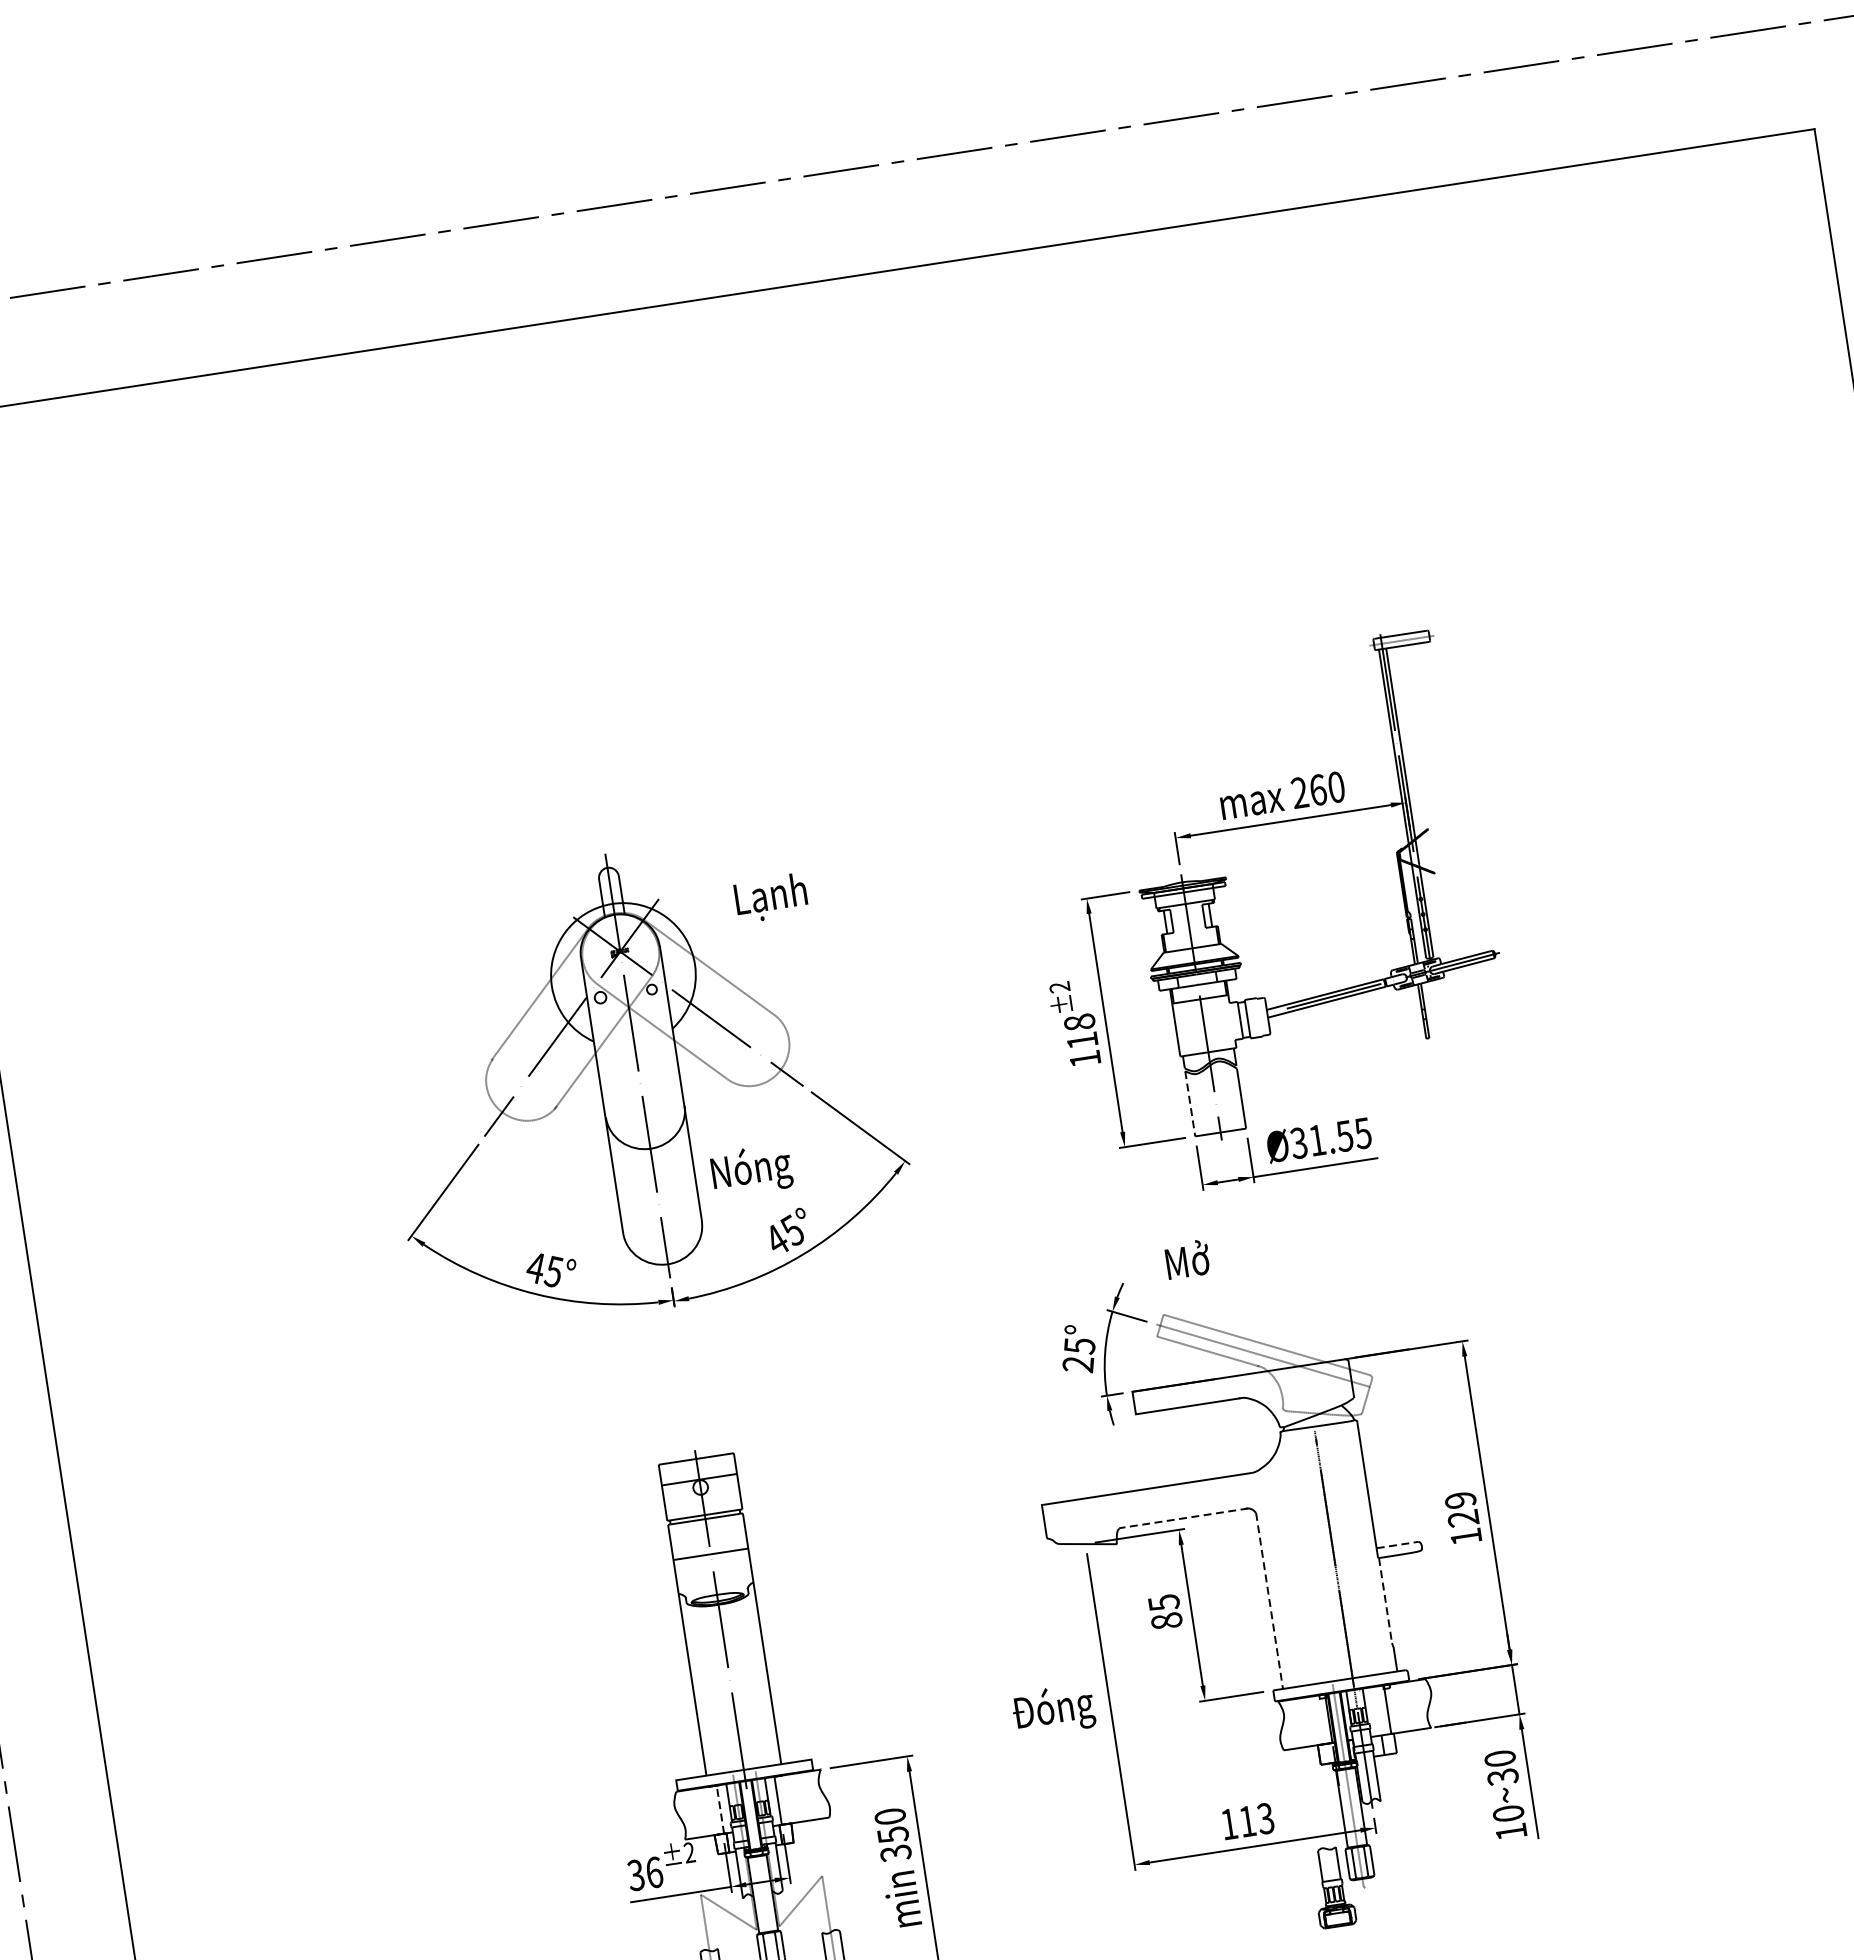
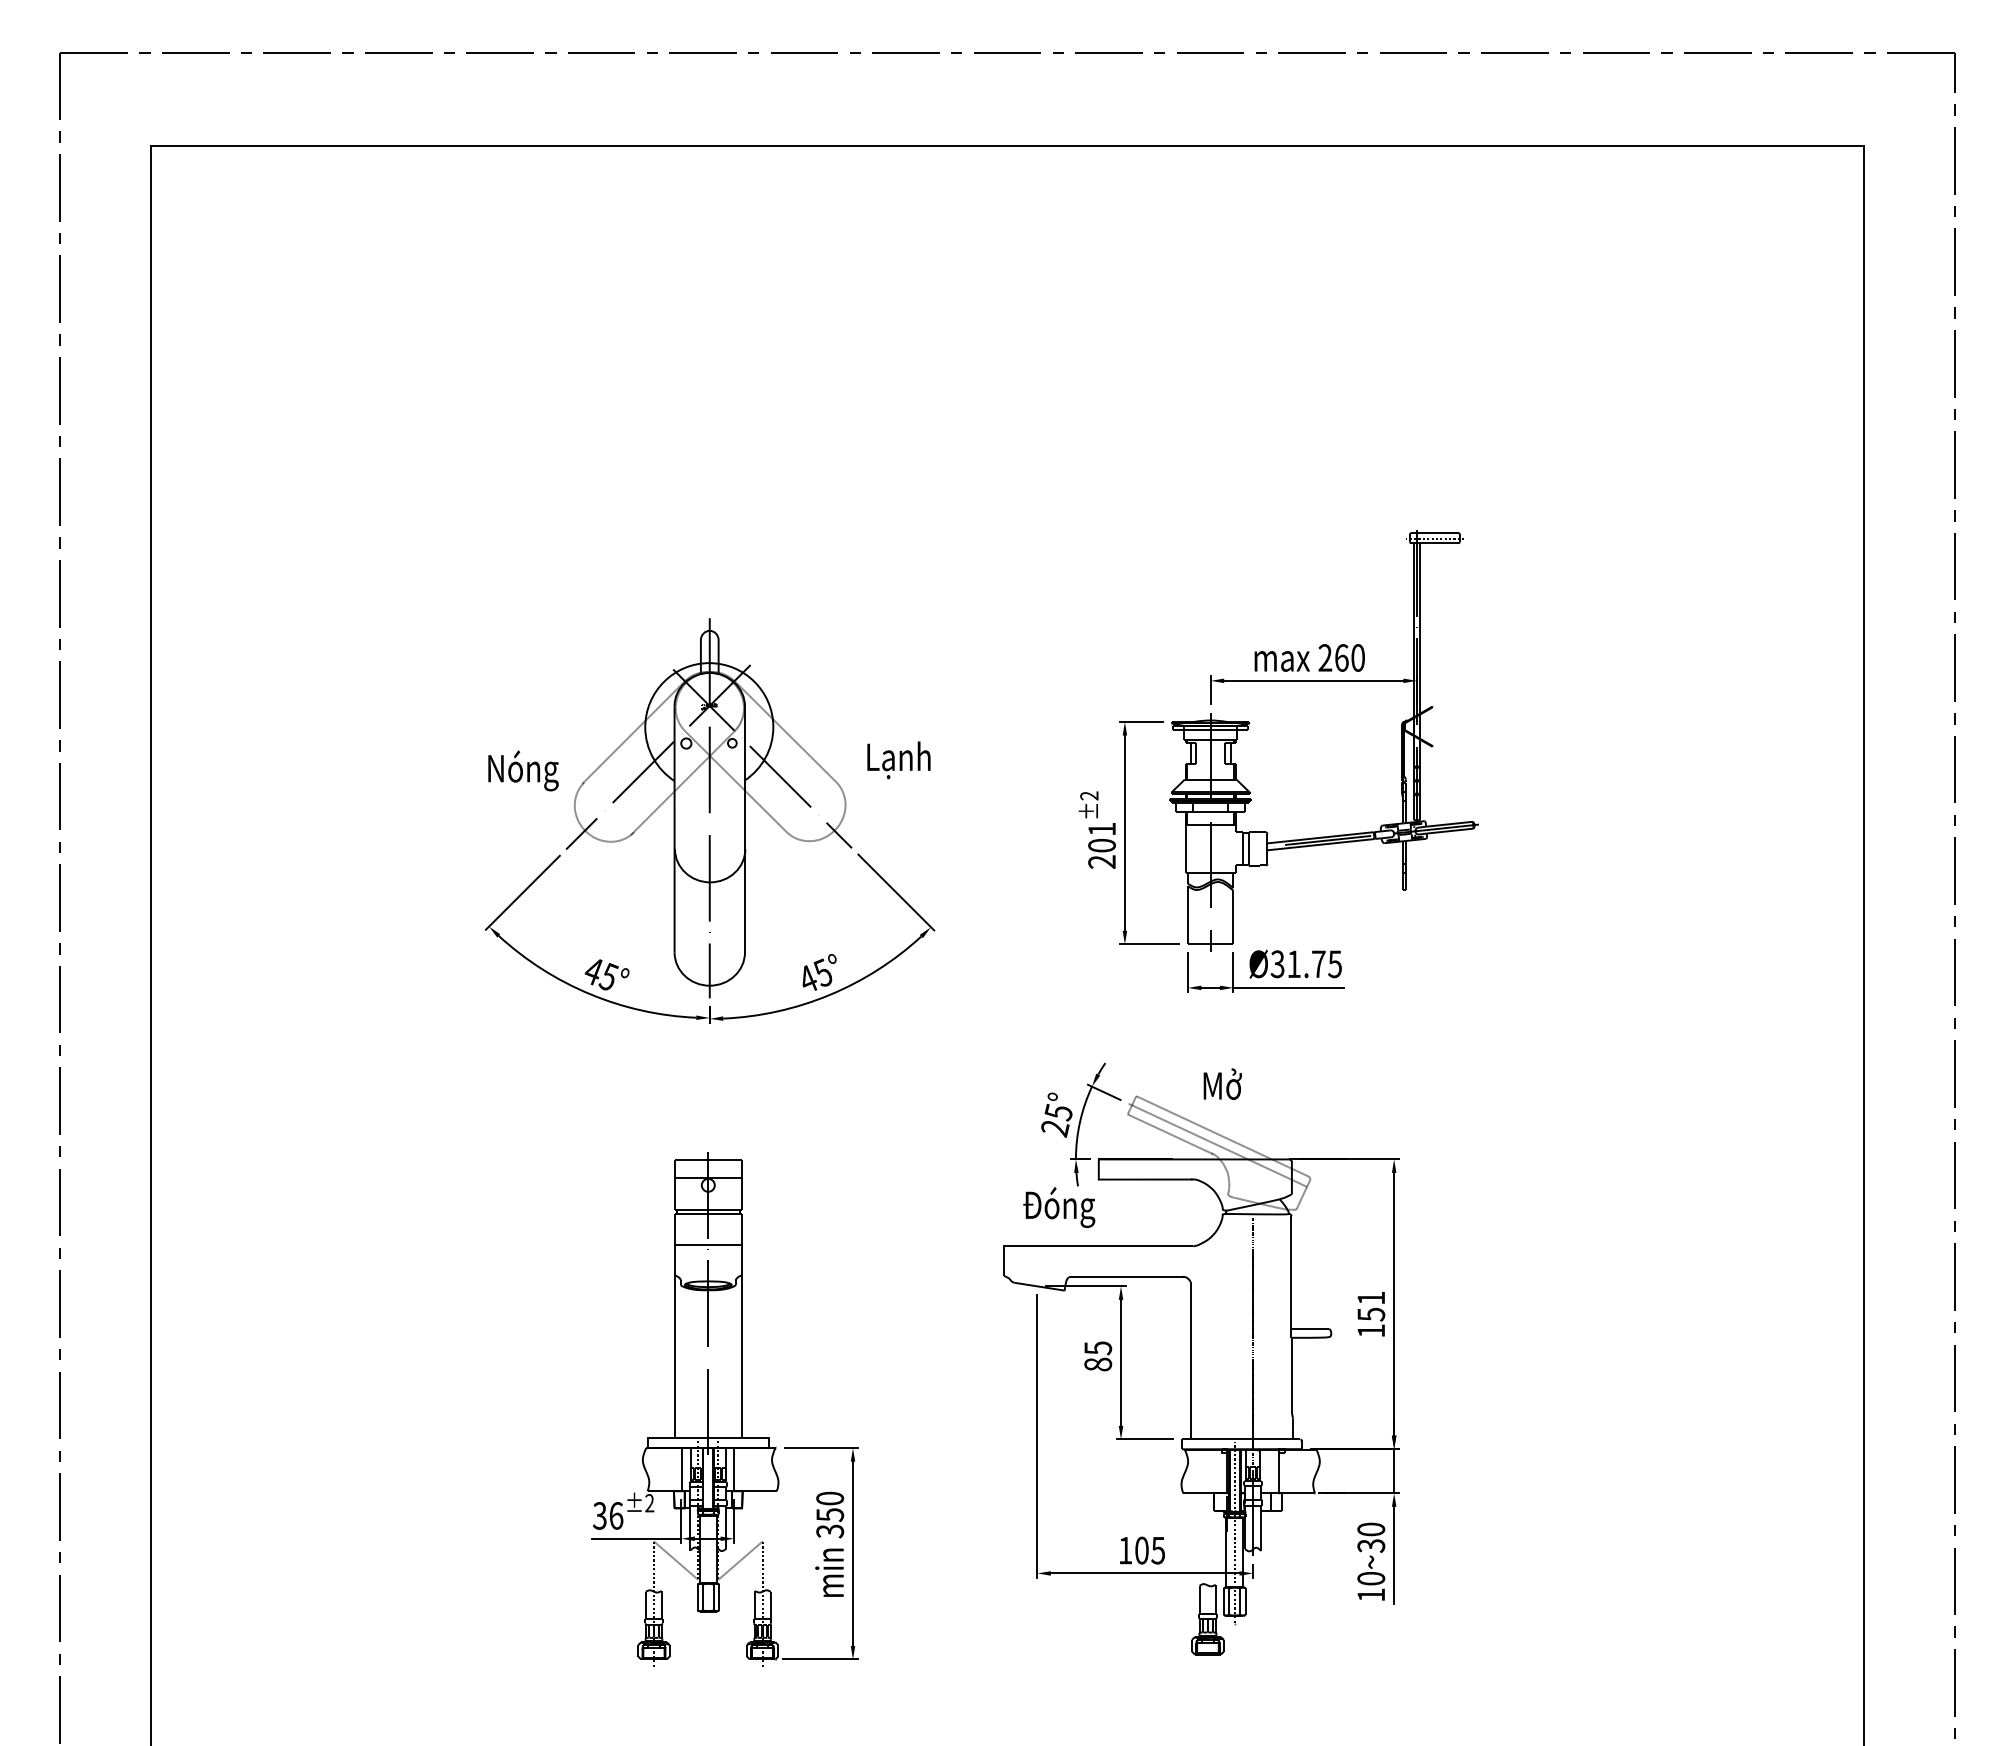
text: (770, 898) -> (898, 760), moved
text: (1081, 1040) -> (1101, 845), 118 -> 201
line: (1189, 1104) -> (1187, 915), dashed -> solid
text: (1344, 1136) -> (1318, 964), Ø31.55 -> Ø31.75
text: (751, 1170) -> (523, 770), moved
text: (1187, 1258) -> (1222, 1083), moved
text: (1462, 1509) -> (1371, 1306), 129 -> 151
line: (1183, 1517) -> (1126, 1276), dashed -> solid
line: (1397, 1544) -> (1310, 1328), dashed -> solid
line: (1269, 1600) -> (1190, 1360), dashed -> solid
line: (1385, 1601) -> (1292, 1376), dashed -> solid
text: (1053, 1710) -> (1059, 1207), moved
line: (720, 1809) -> (682, 1469), dashed -> solid
text: (1255, 1820) -> (1149, 1550), 113 -> 105

